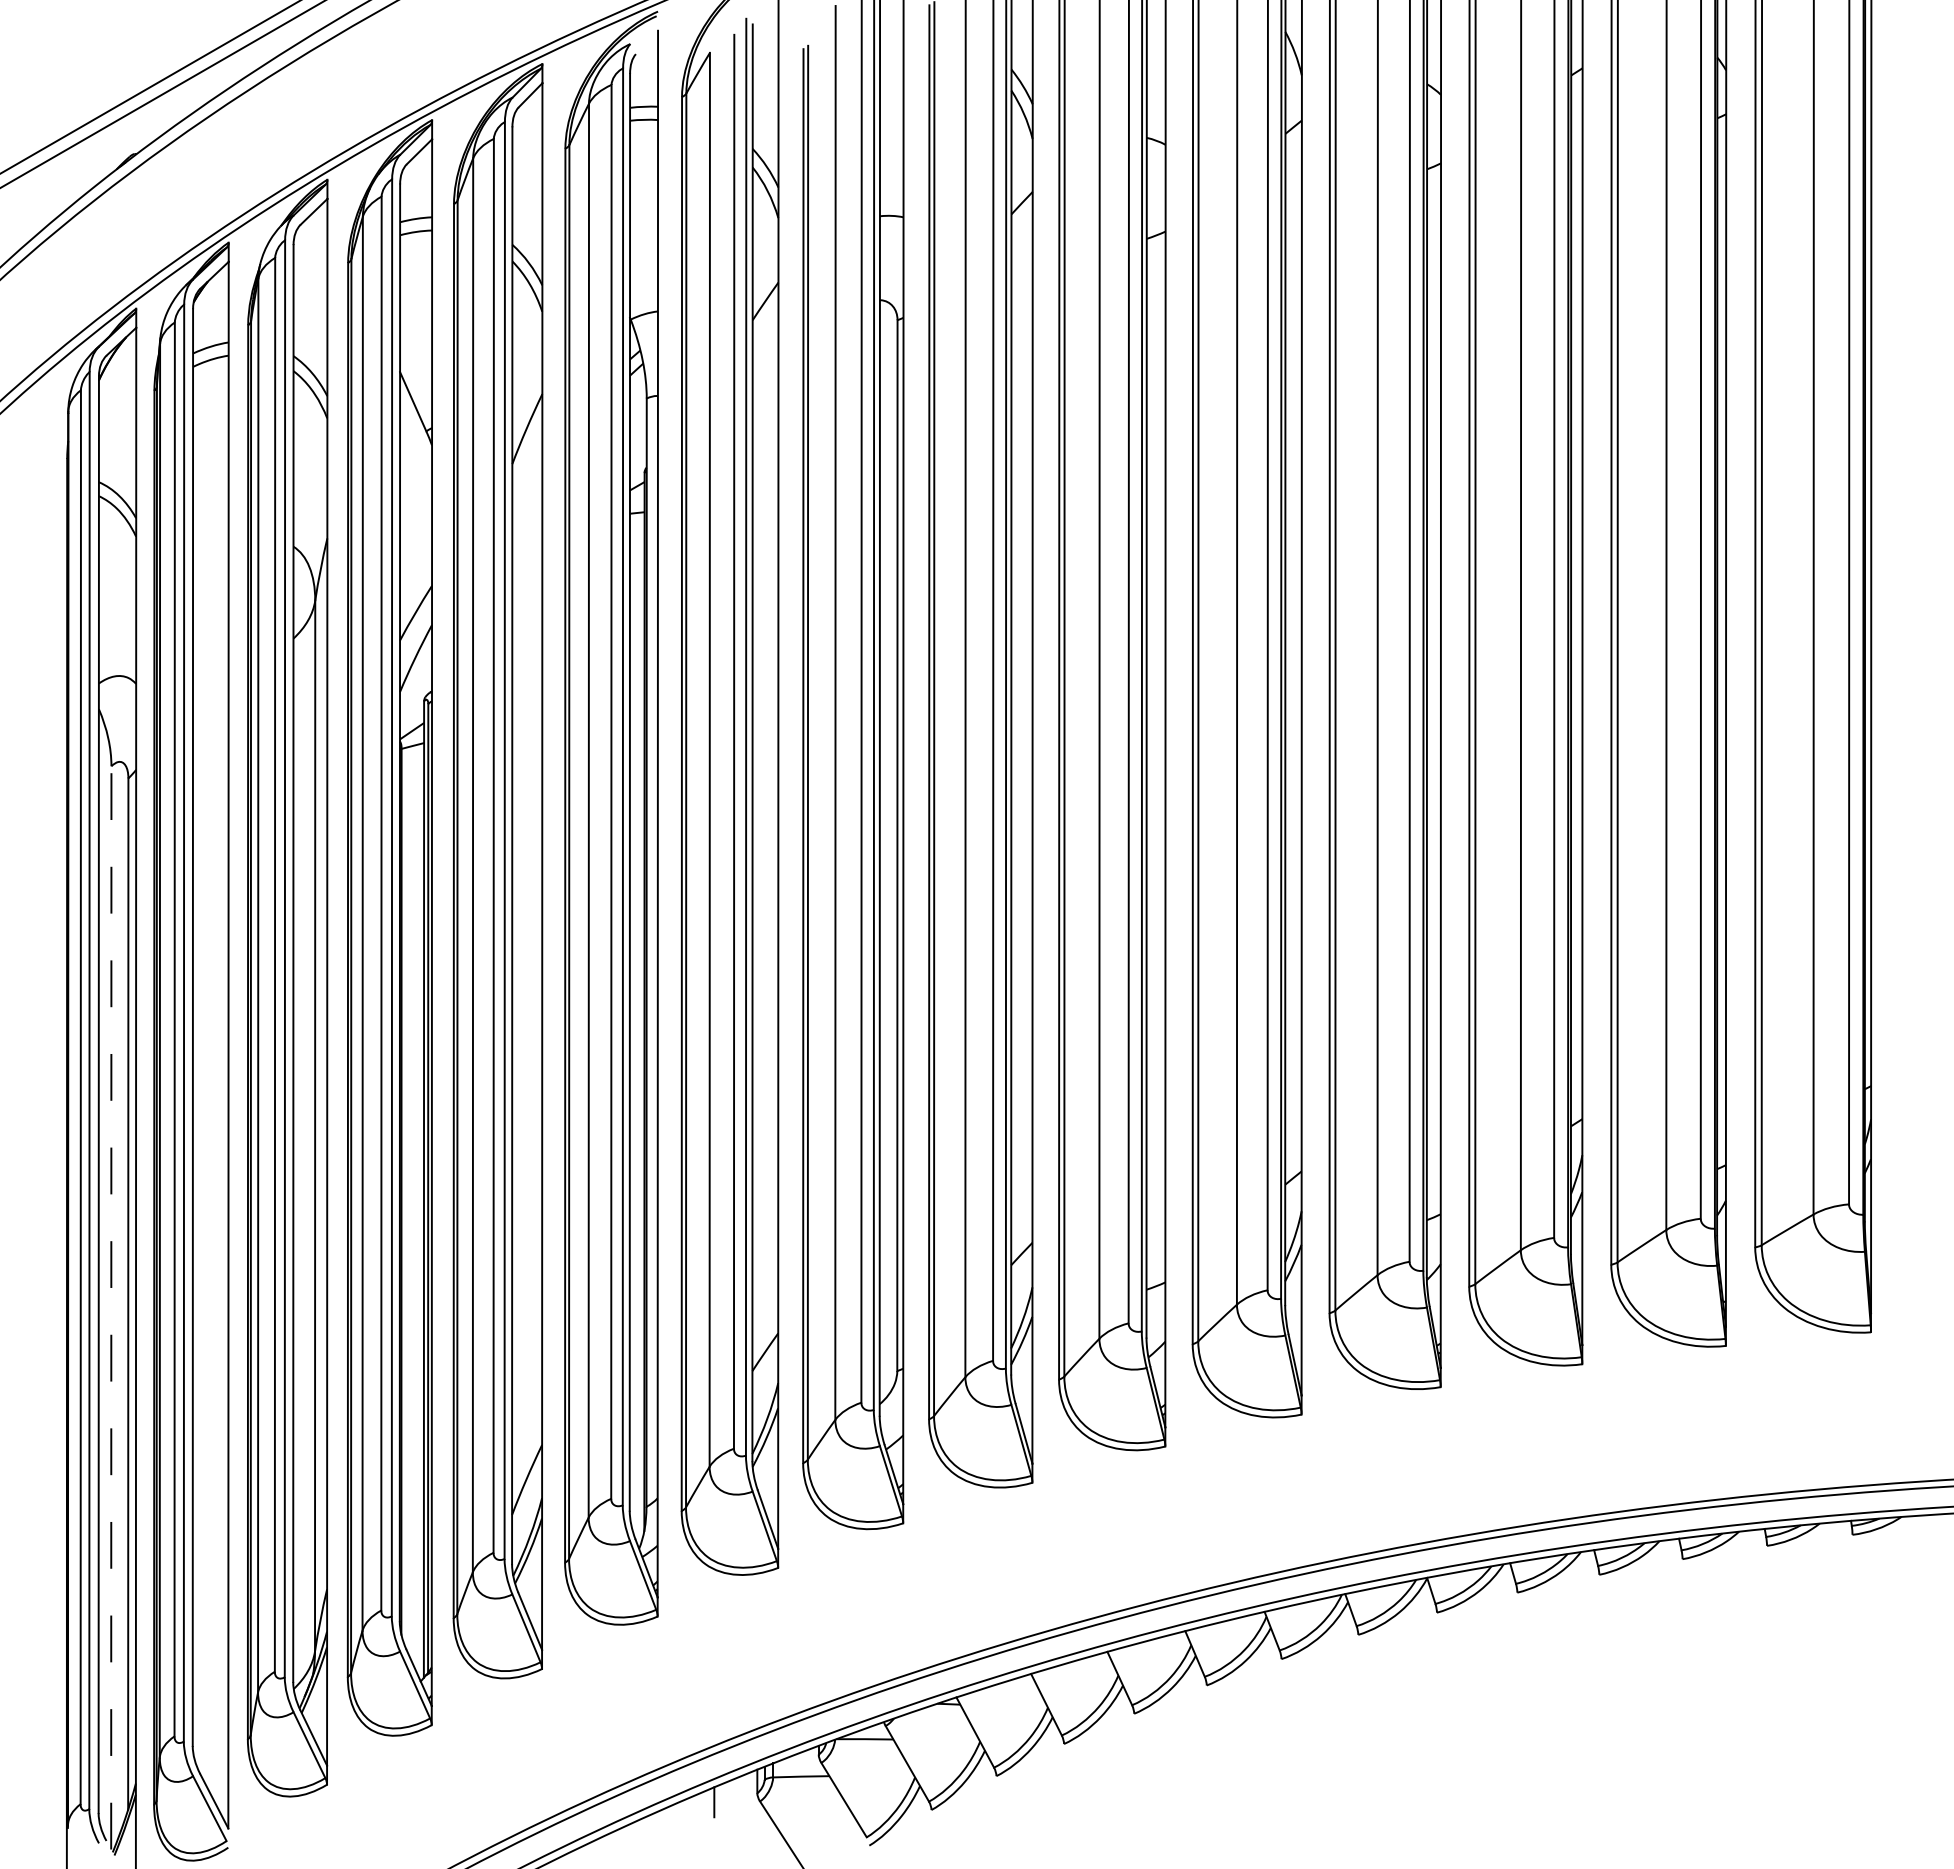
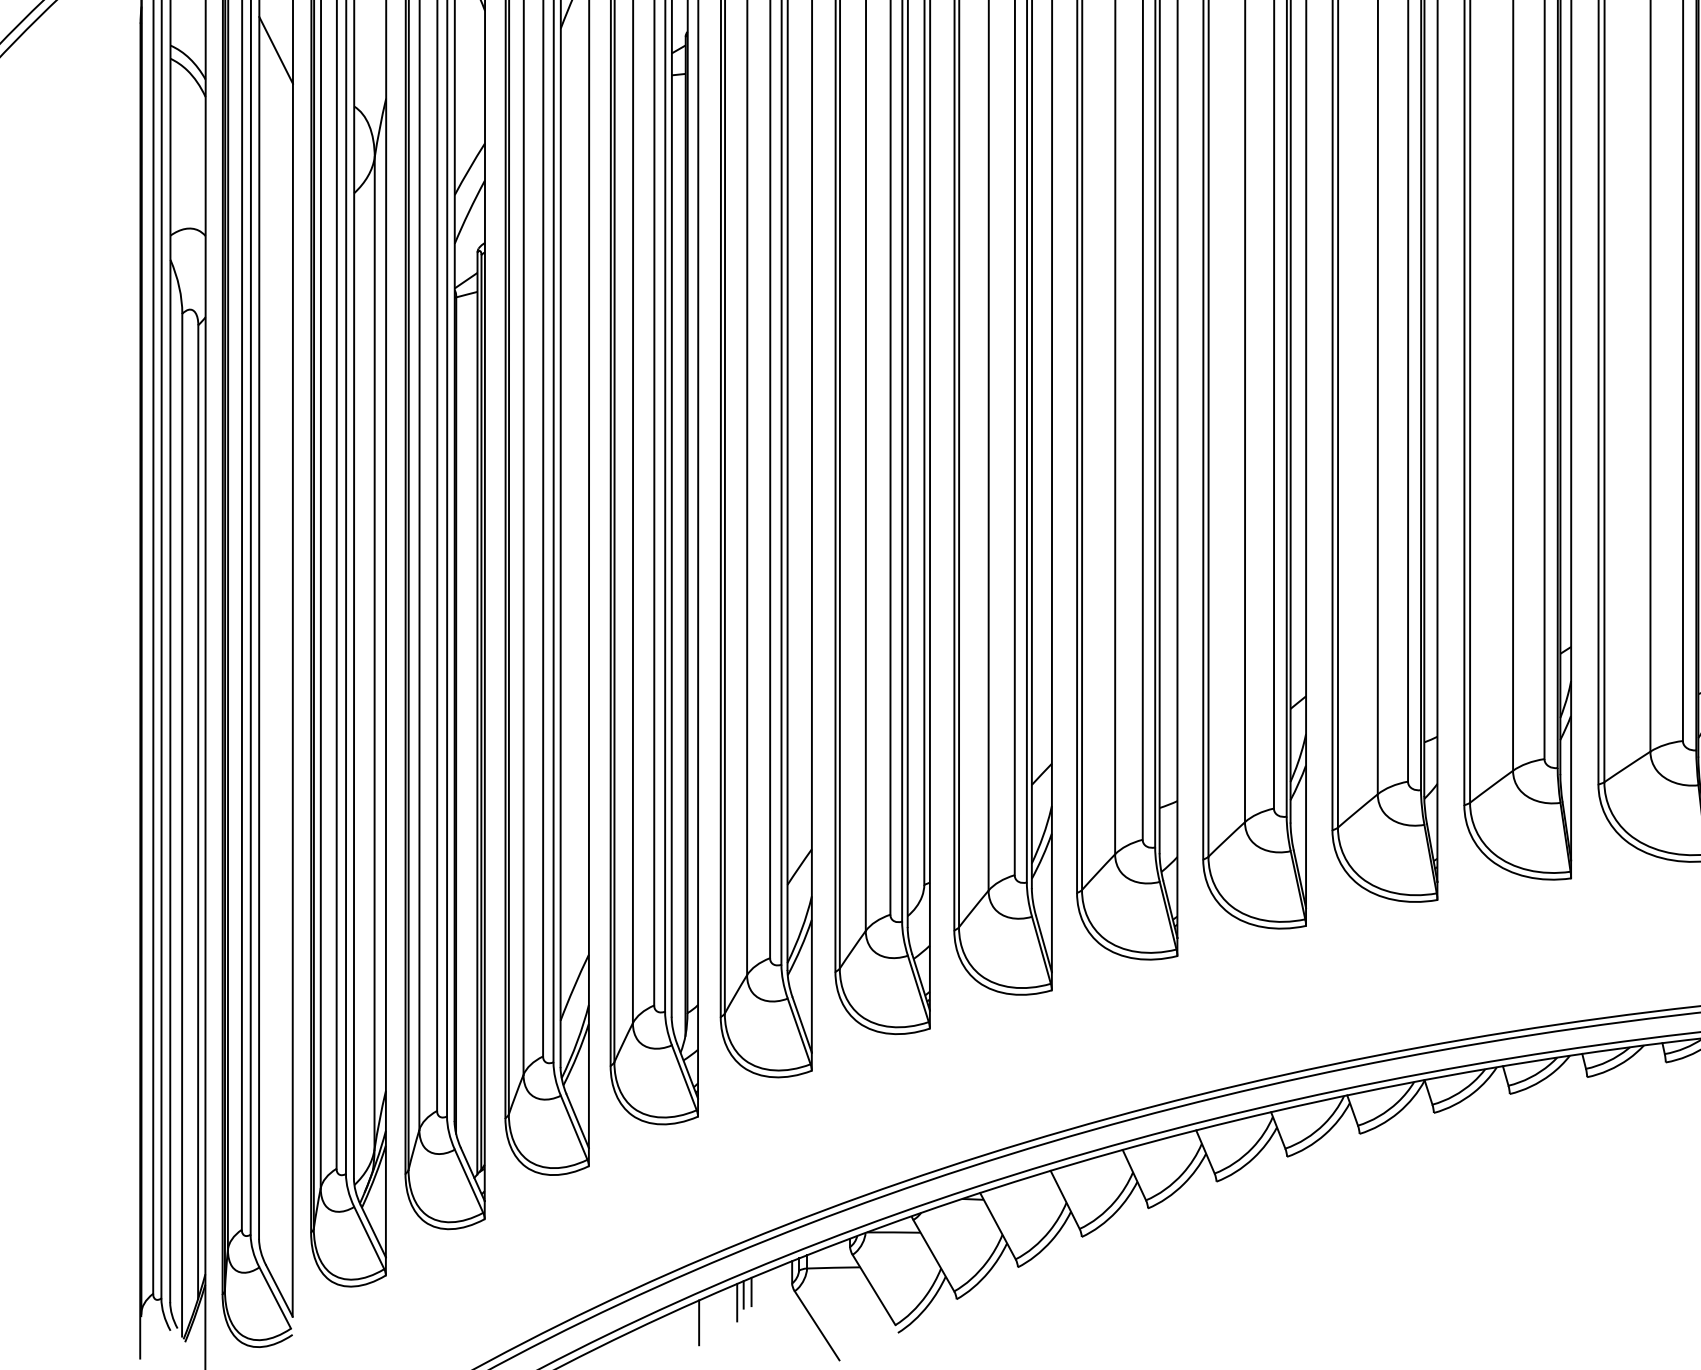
line: (210, 486) -> (275, 49), added
line: (111, 1307) -> (182, 824), dashed -> solid
line: (706, 1804) -> (744, 1294), added
line: (699, 1813) -> (737, 1302), added
line: (658, 1834) -> (698, 1322), added

